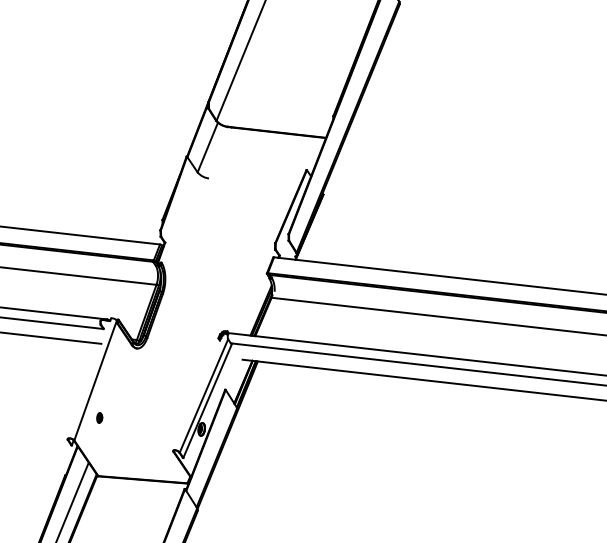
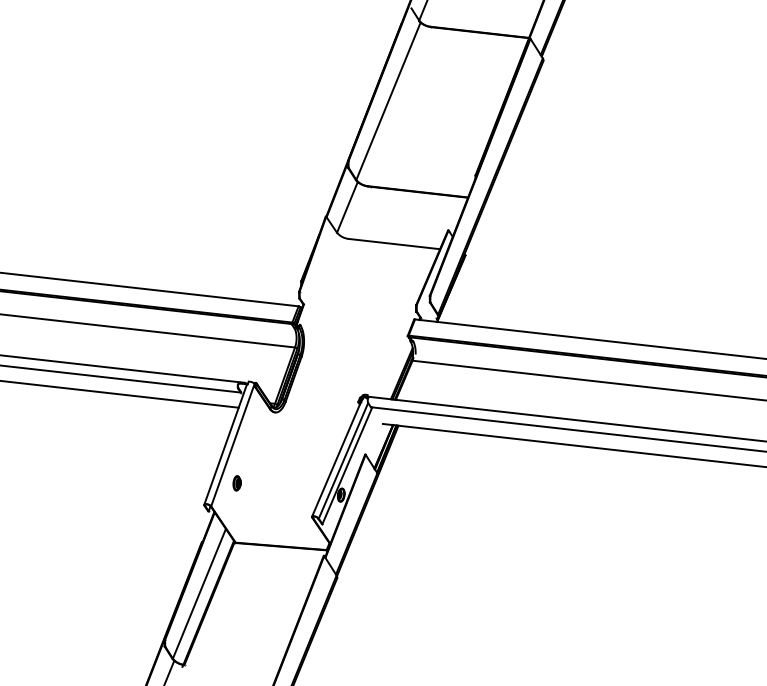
line: (253, 182) -> (394, 243), added
line: (88, 379) -> (225, 444), added
line: (198, 390) -> (337, 455), added
part: (99, 418) -> (236, 483), size x1.43

